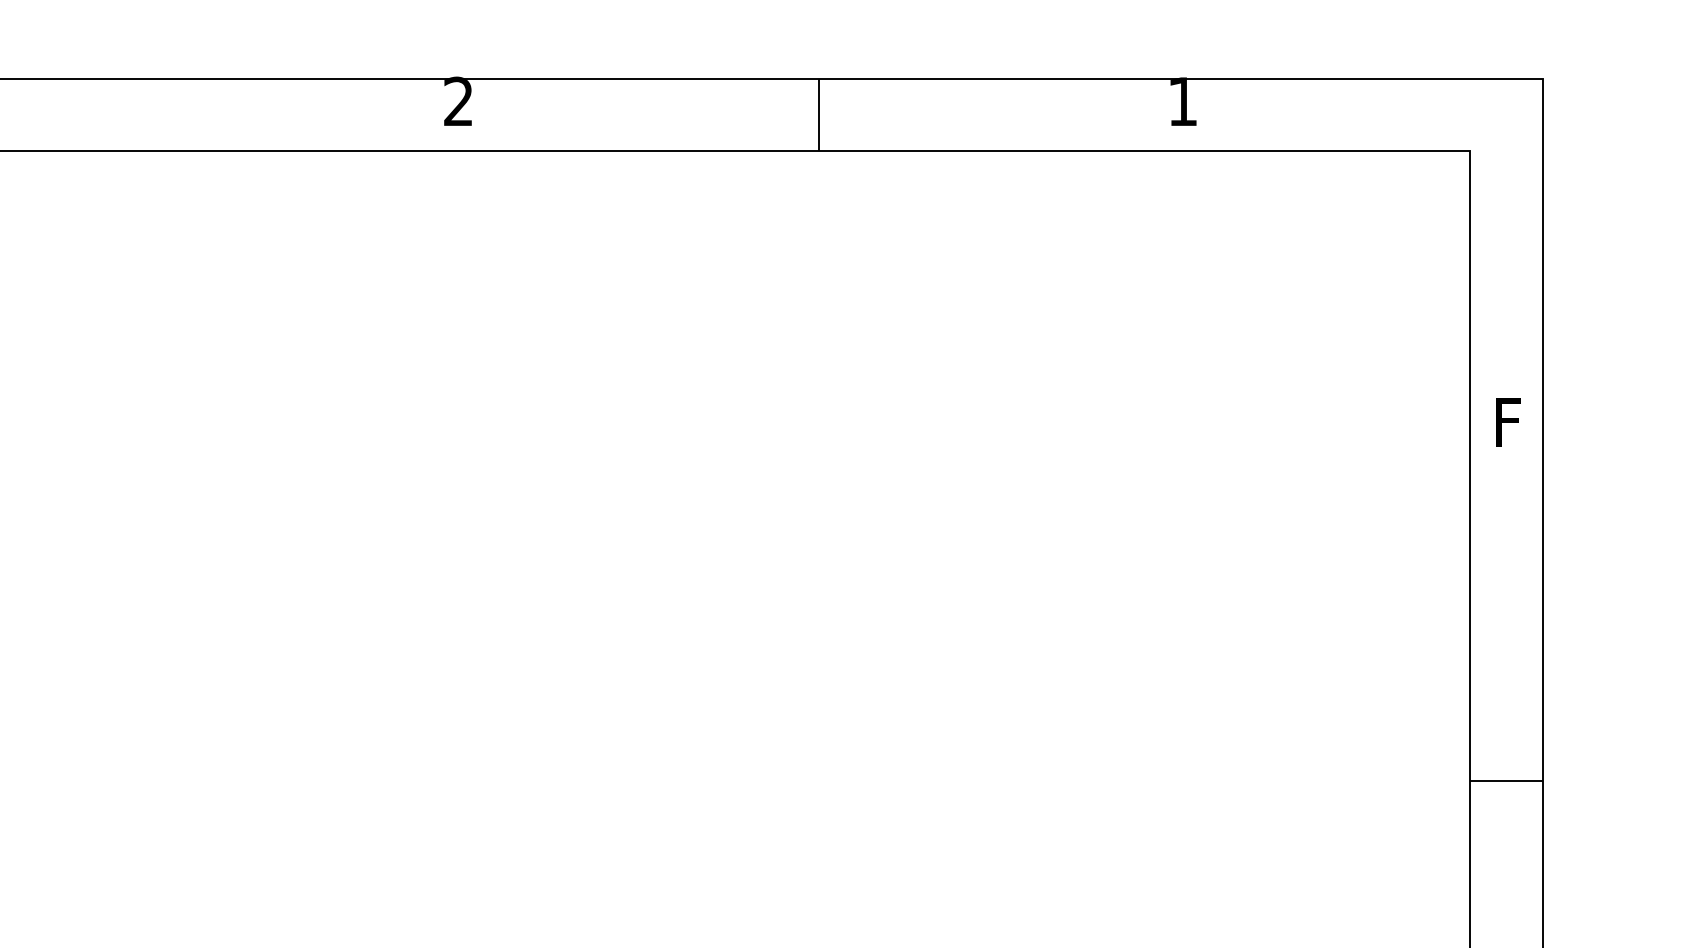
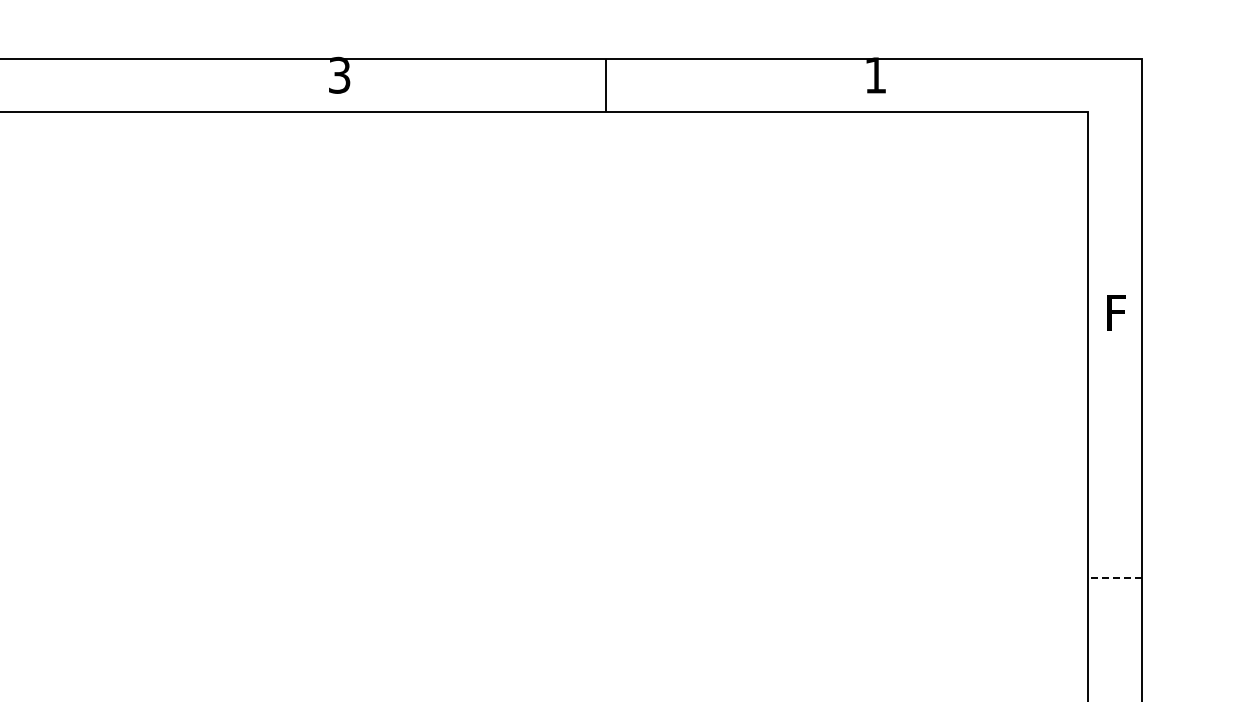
text: (458, 101) -> (339, 75), 2 -> 3
line: (1506, 781) -> (1115, 578), solid -> dashed

